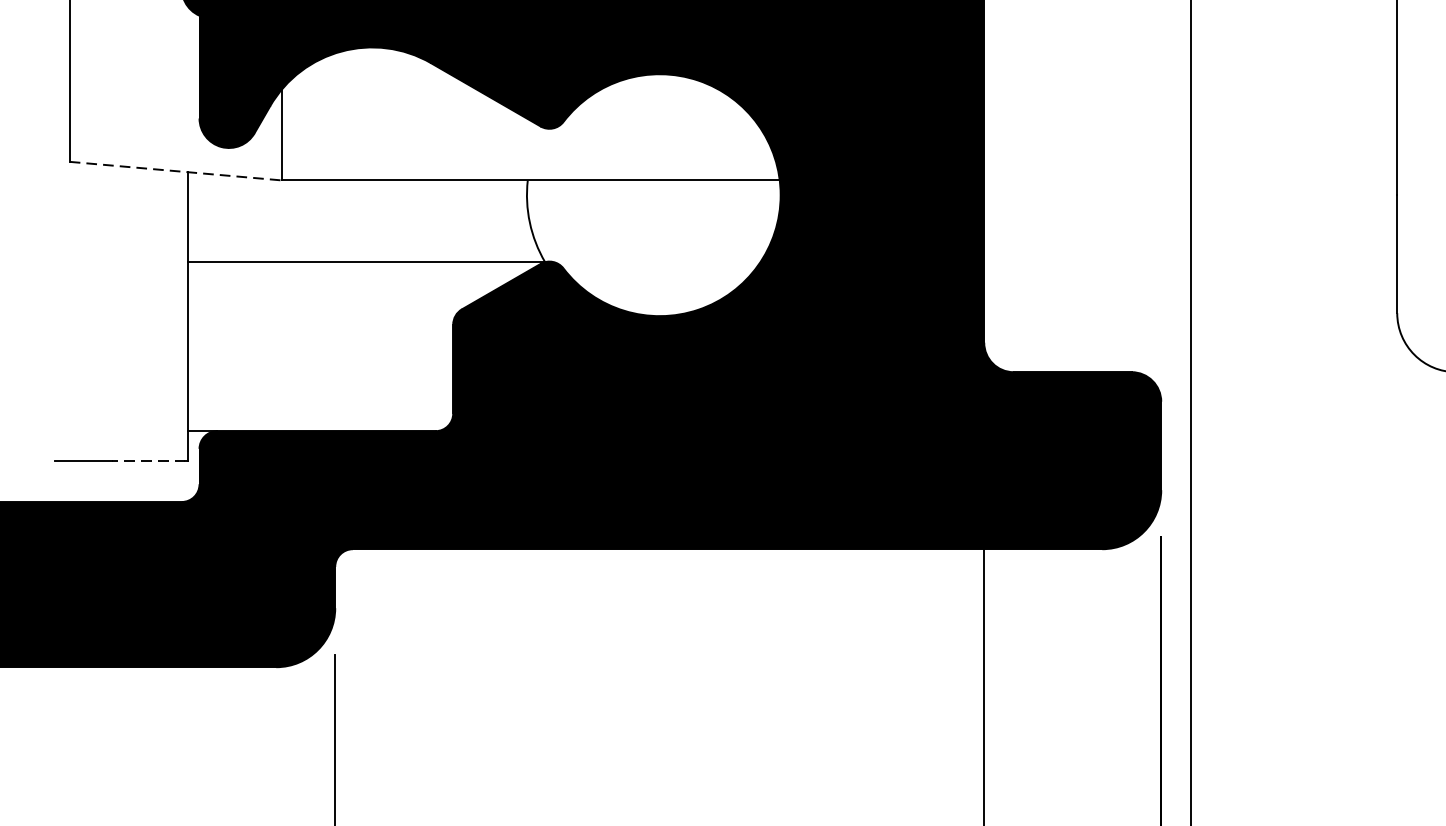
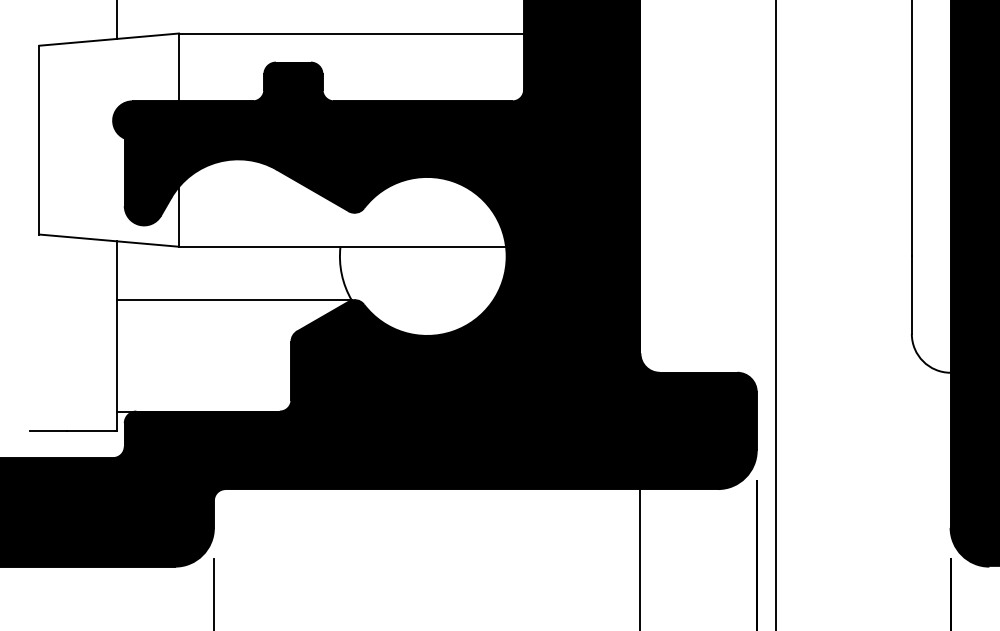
line: (176, 170) -> (109, 240), dashed -> solid
line: (147, 460) -> (90, 430), dashed -> solid

